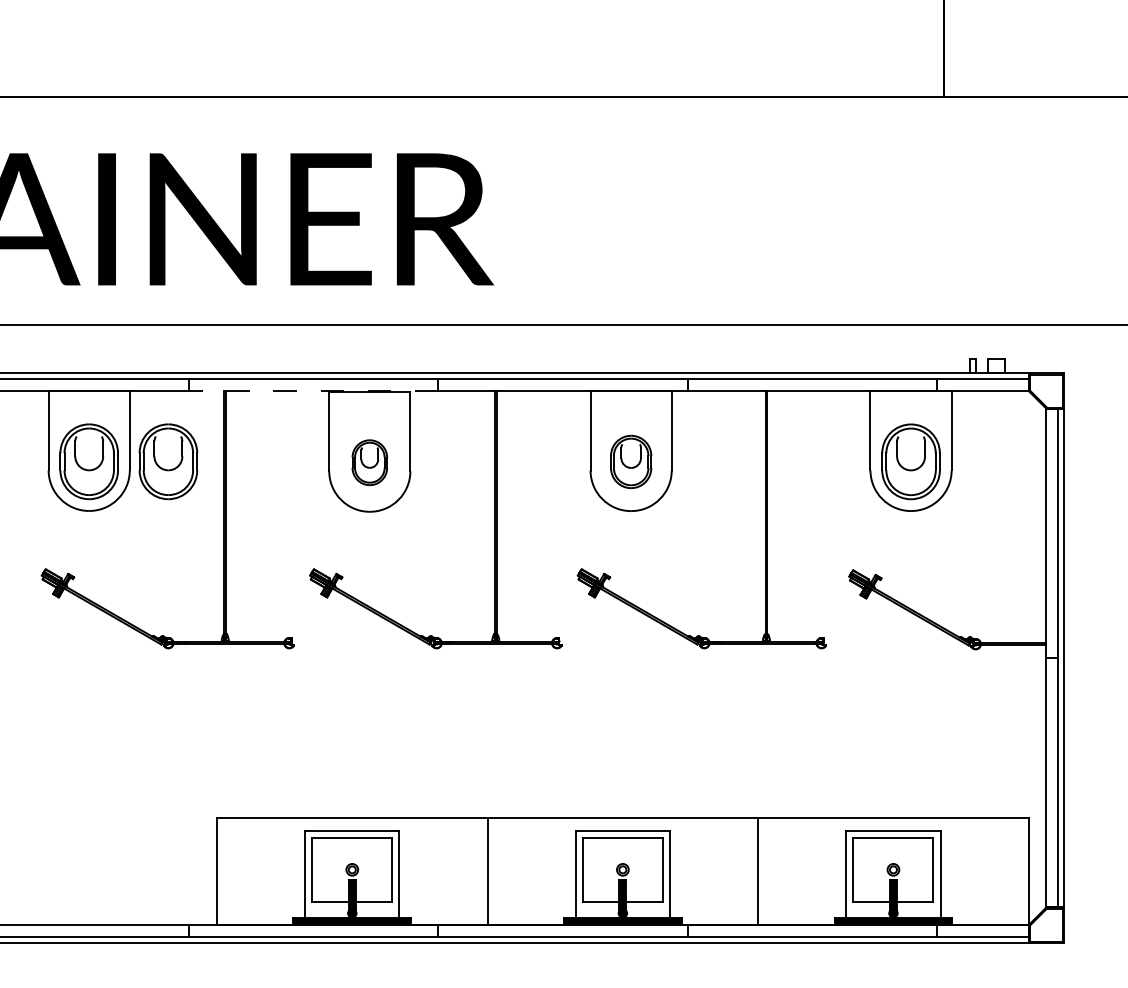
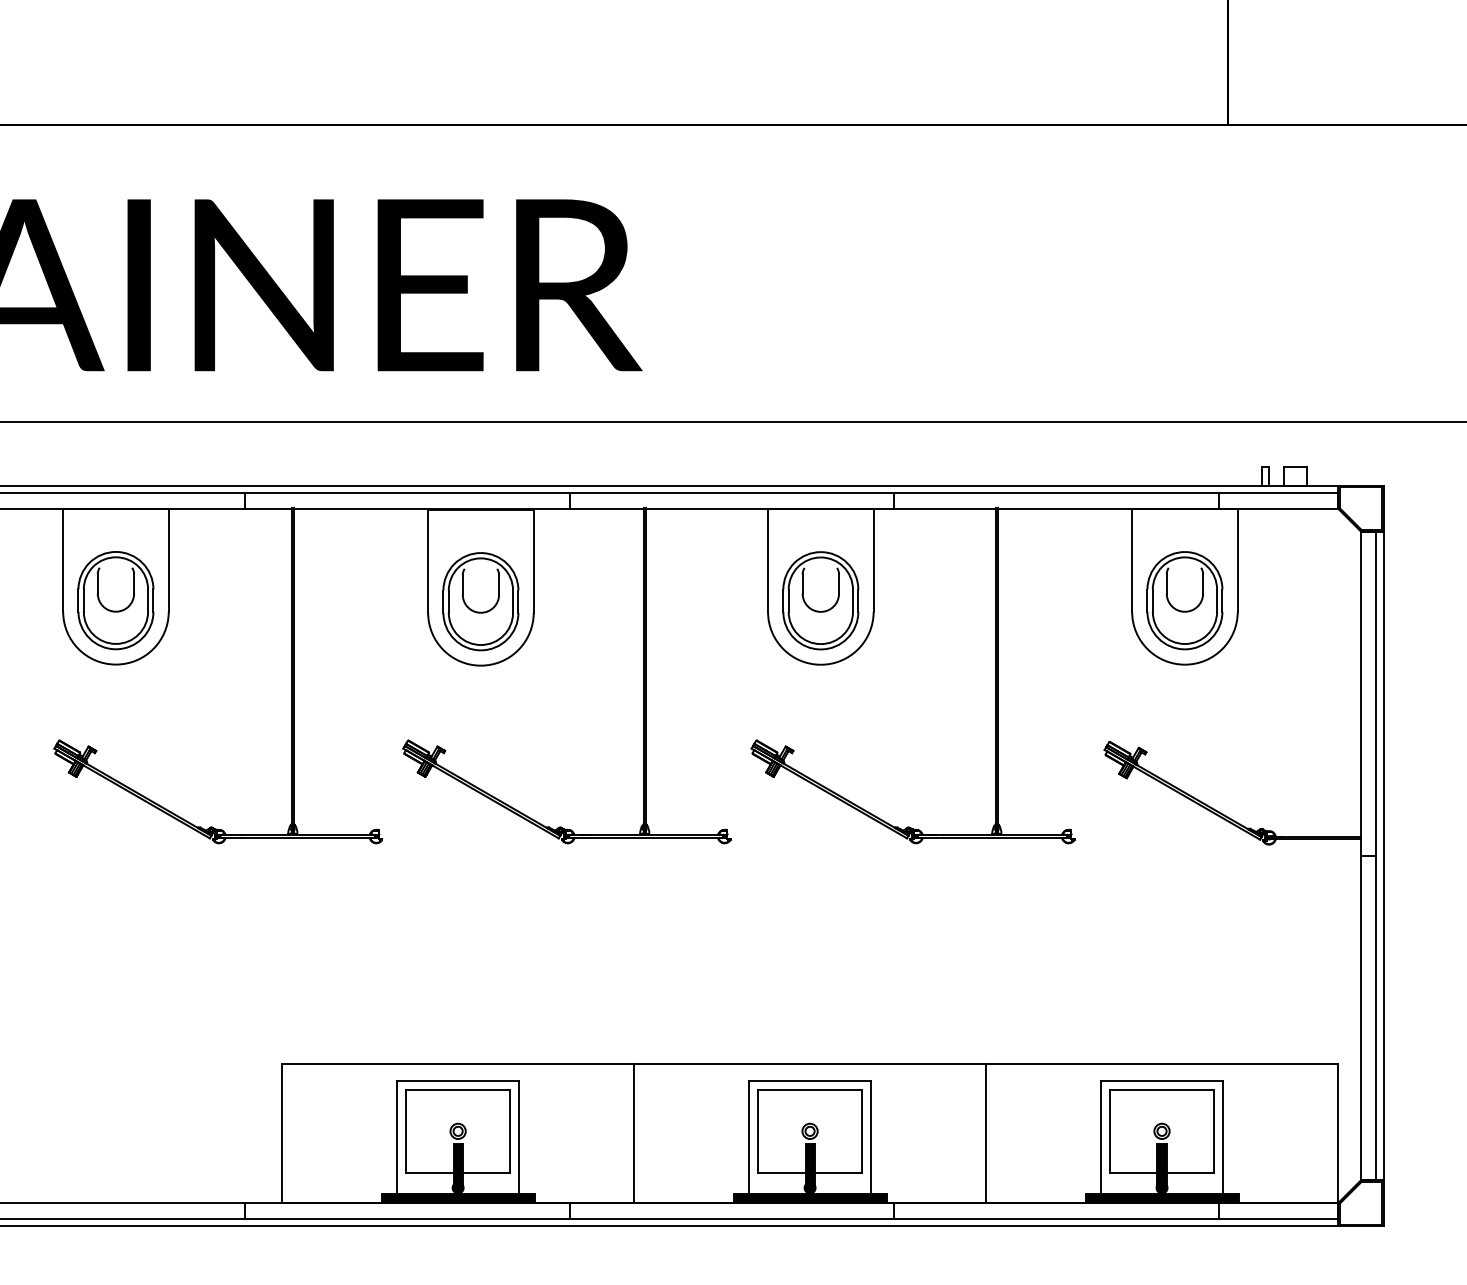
line: (313, 390) -> (407, 508), dashed -> solid
part: (168, 461) -> (218, 600), removed
part: (630, 461) -> (820, 600), size x1.43
part: (369, 462) -> (480, 601), size x1.67

